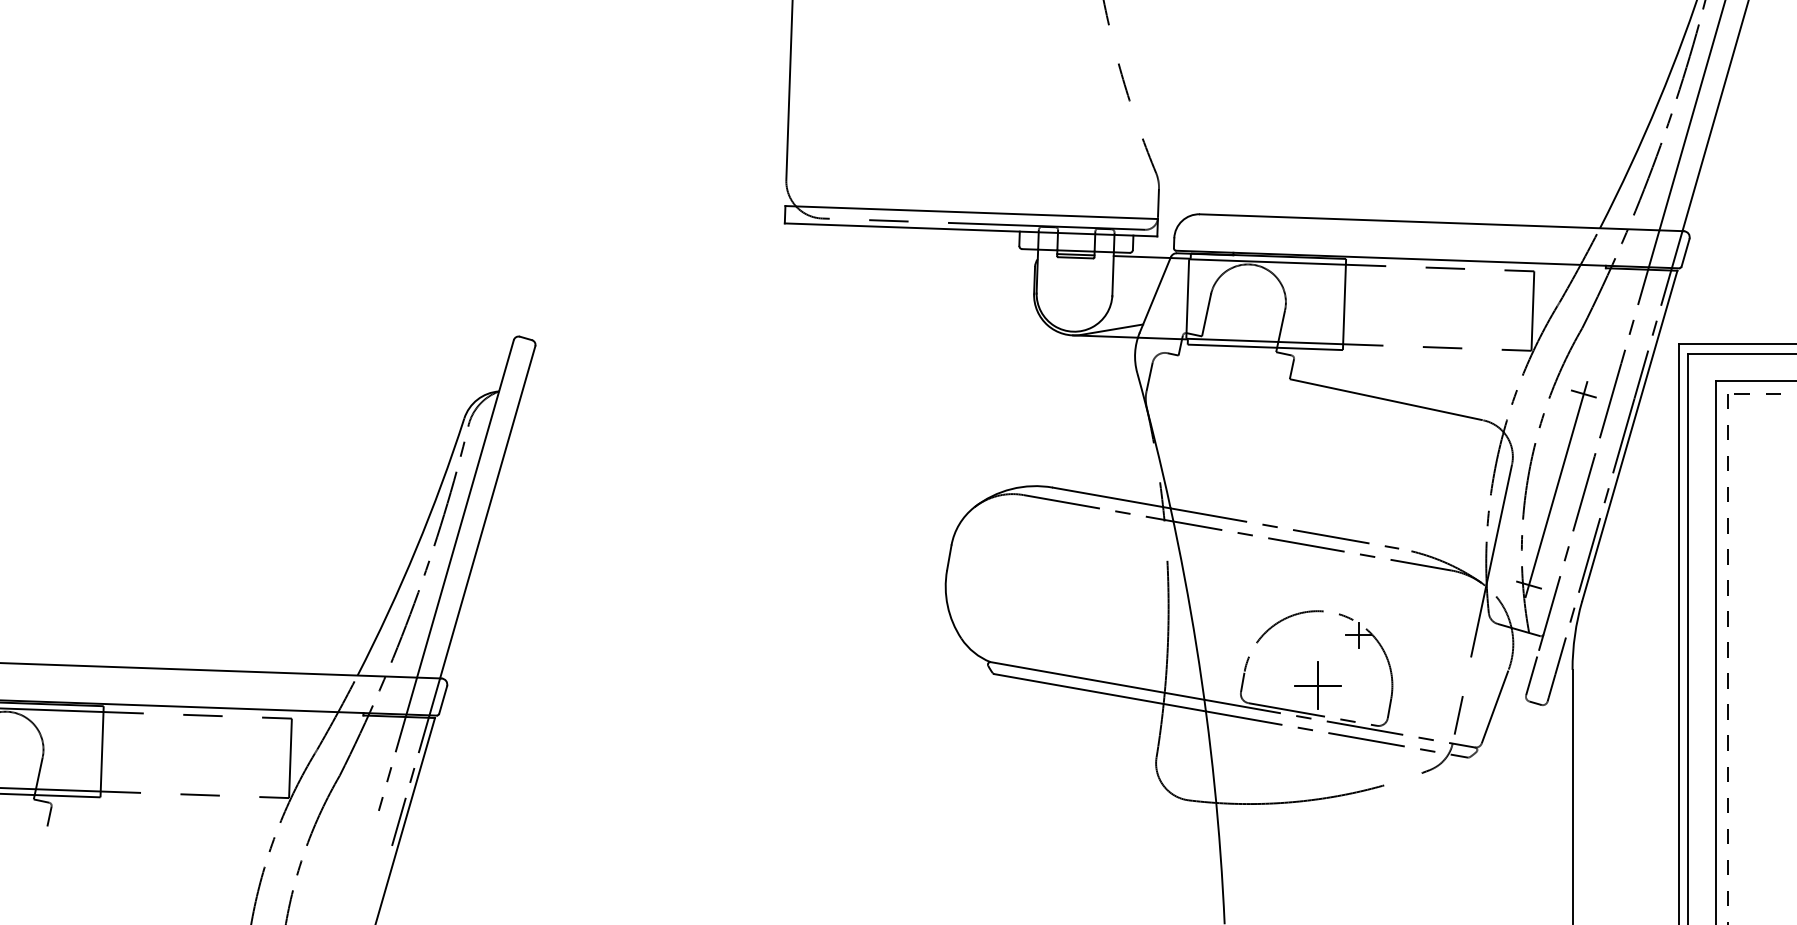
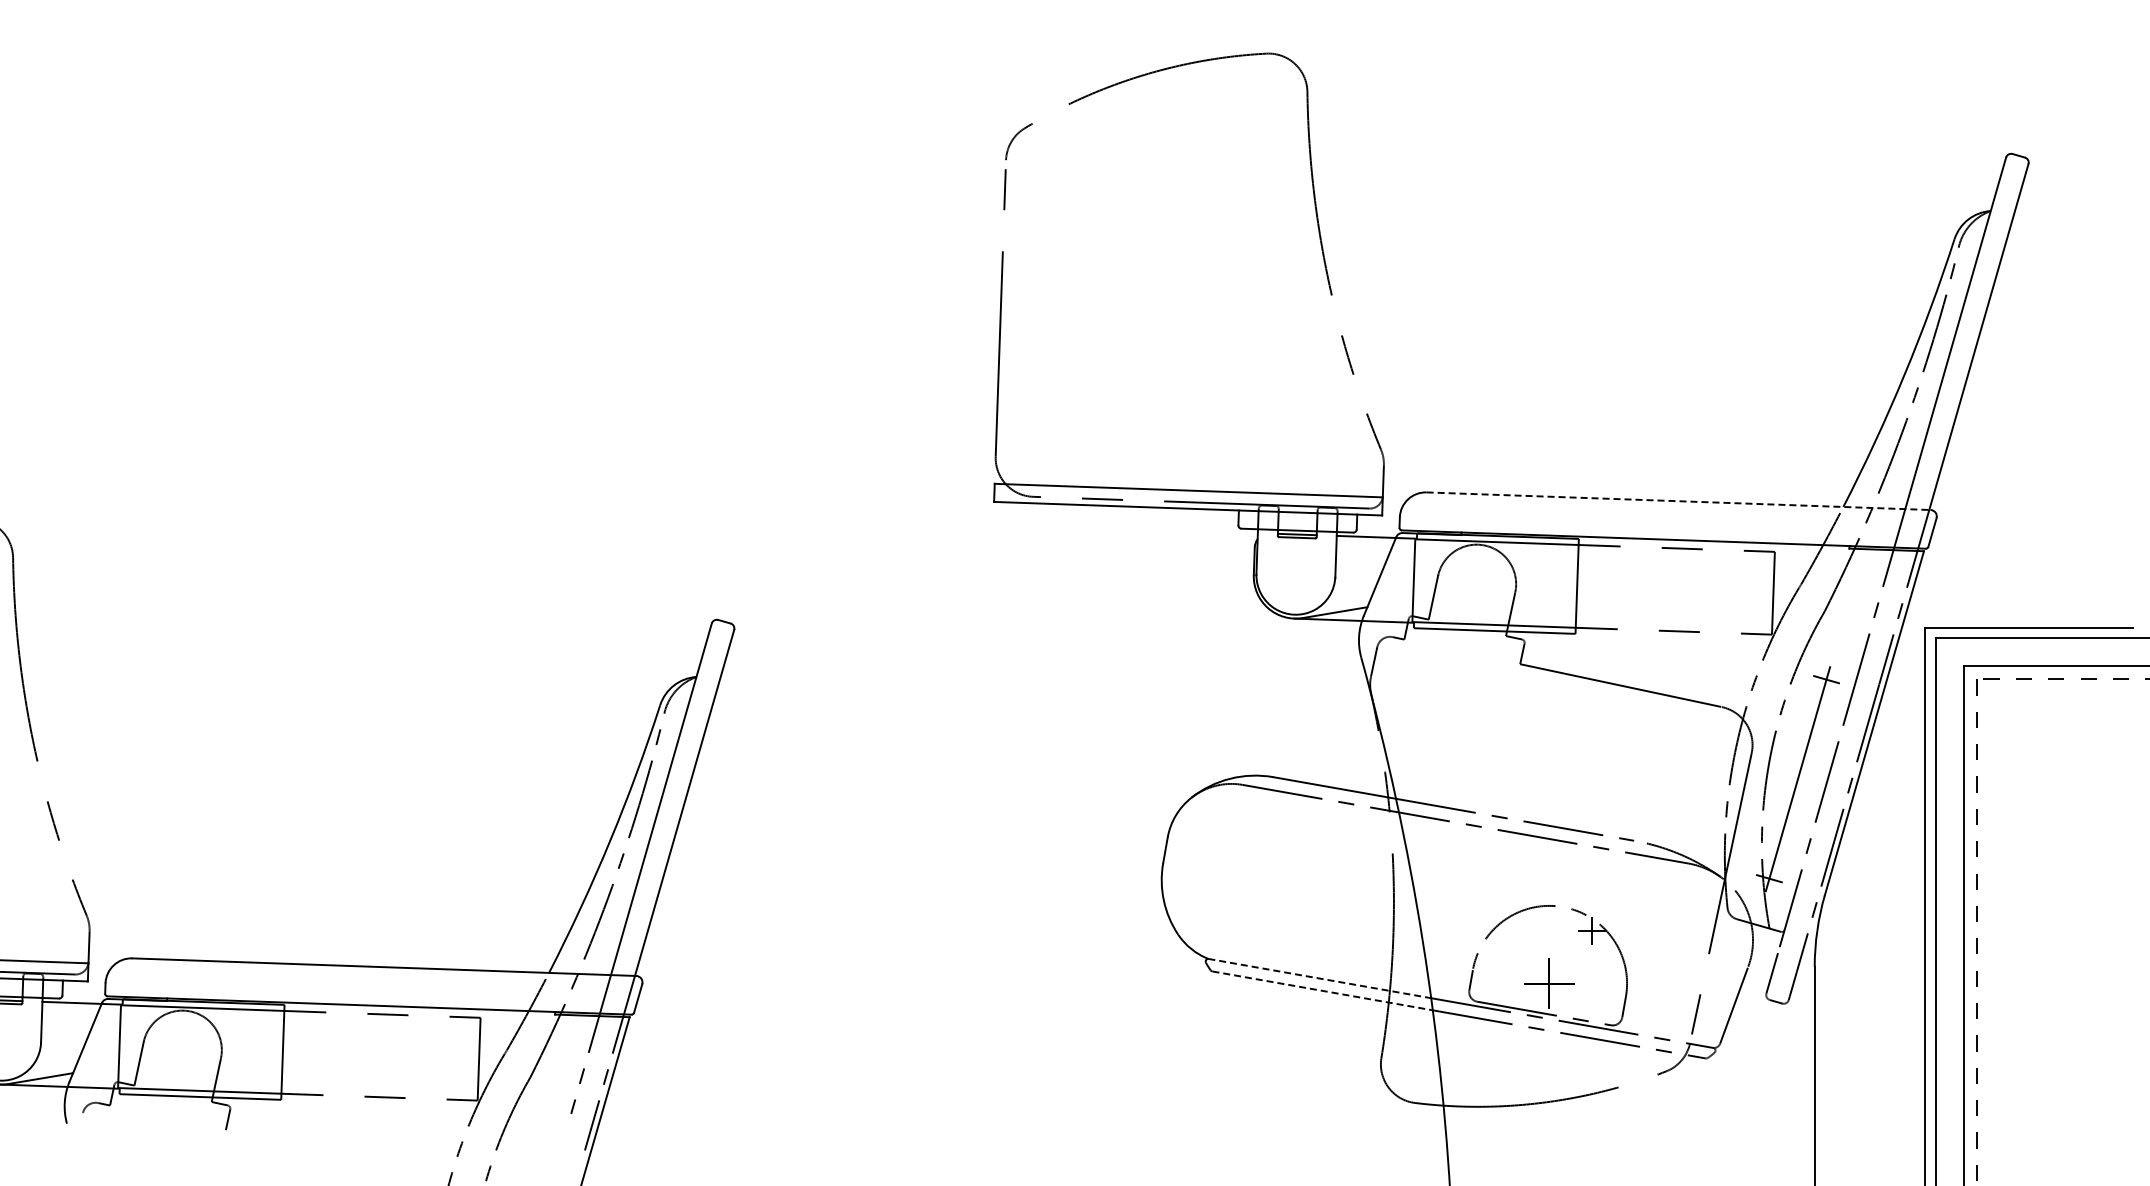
line: (1442, 223) -> (1679, 501), solid -> dashed
line: (1098, 680) -> (1320, 978), solid -> dashed
line: (1100, 692) -> (1322, 990), solid -> dashed

